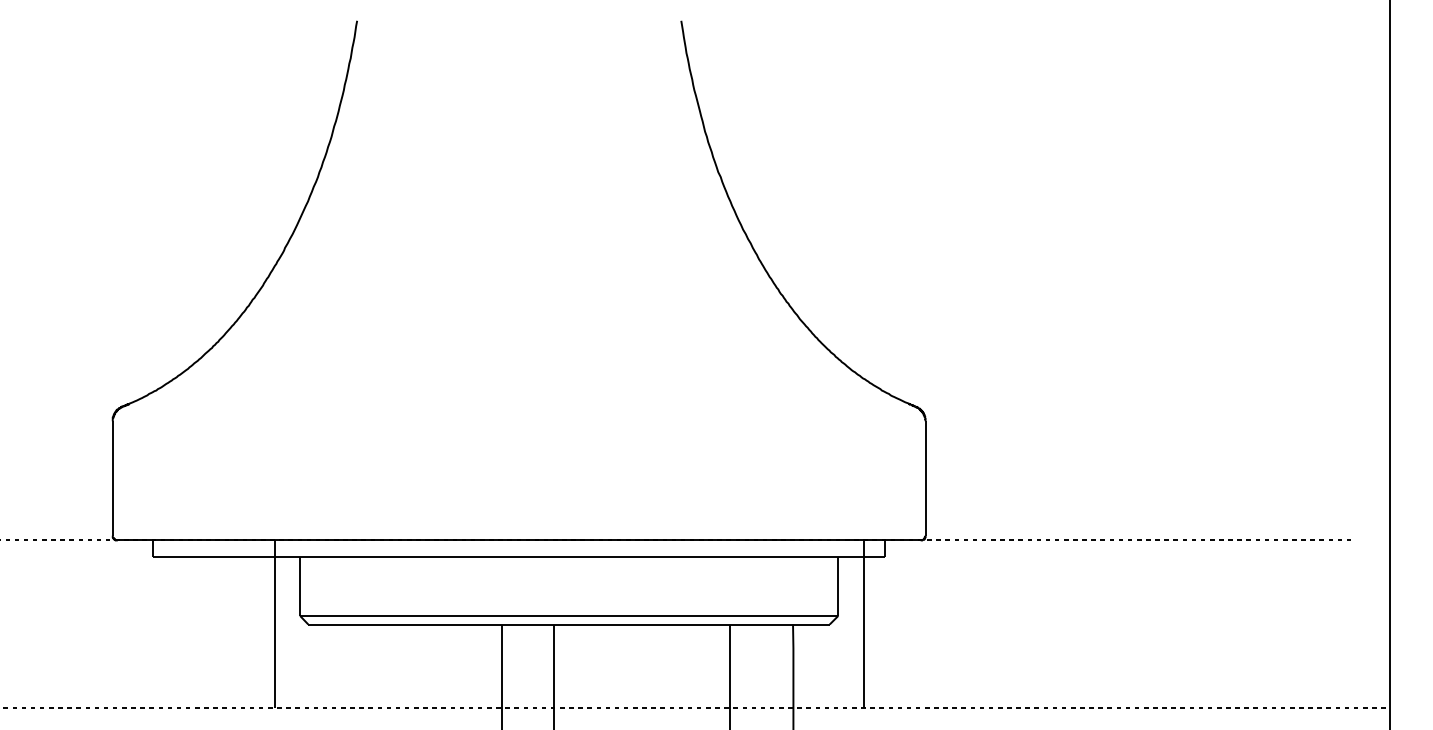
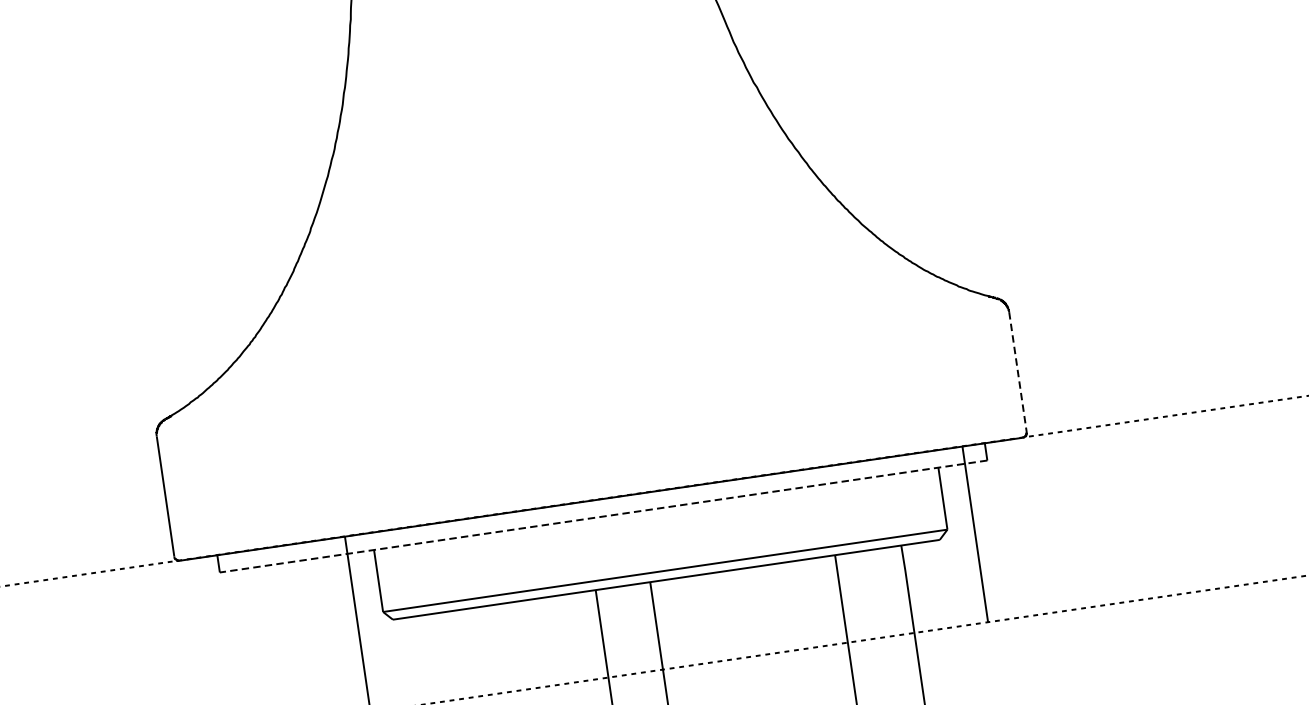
line: (925, 478) -> (1017, 372), solid -> dashed
line: (519, 556) -> (604, 516), solid -> dashed

